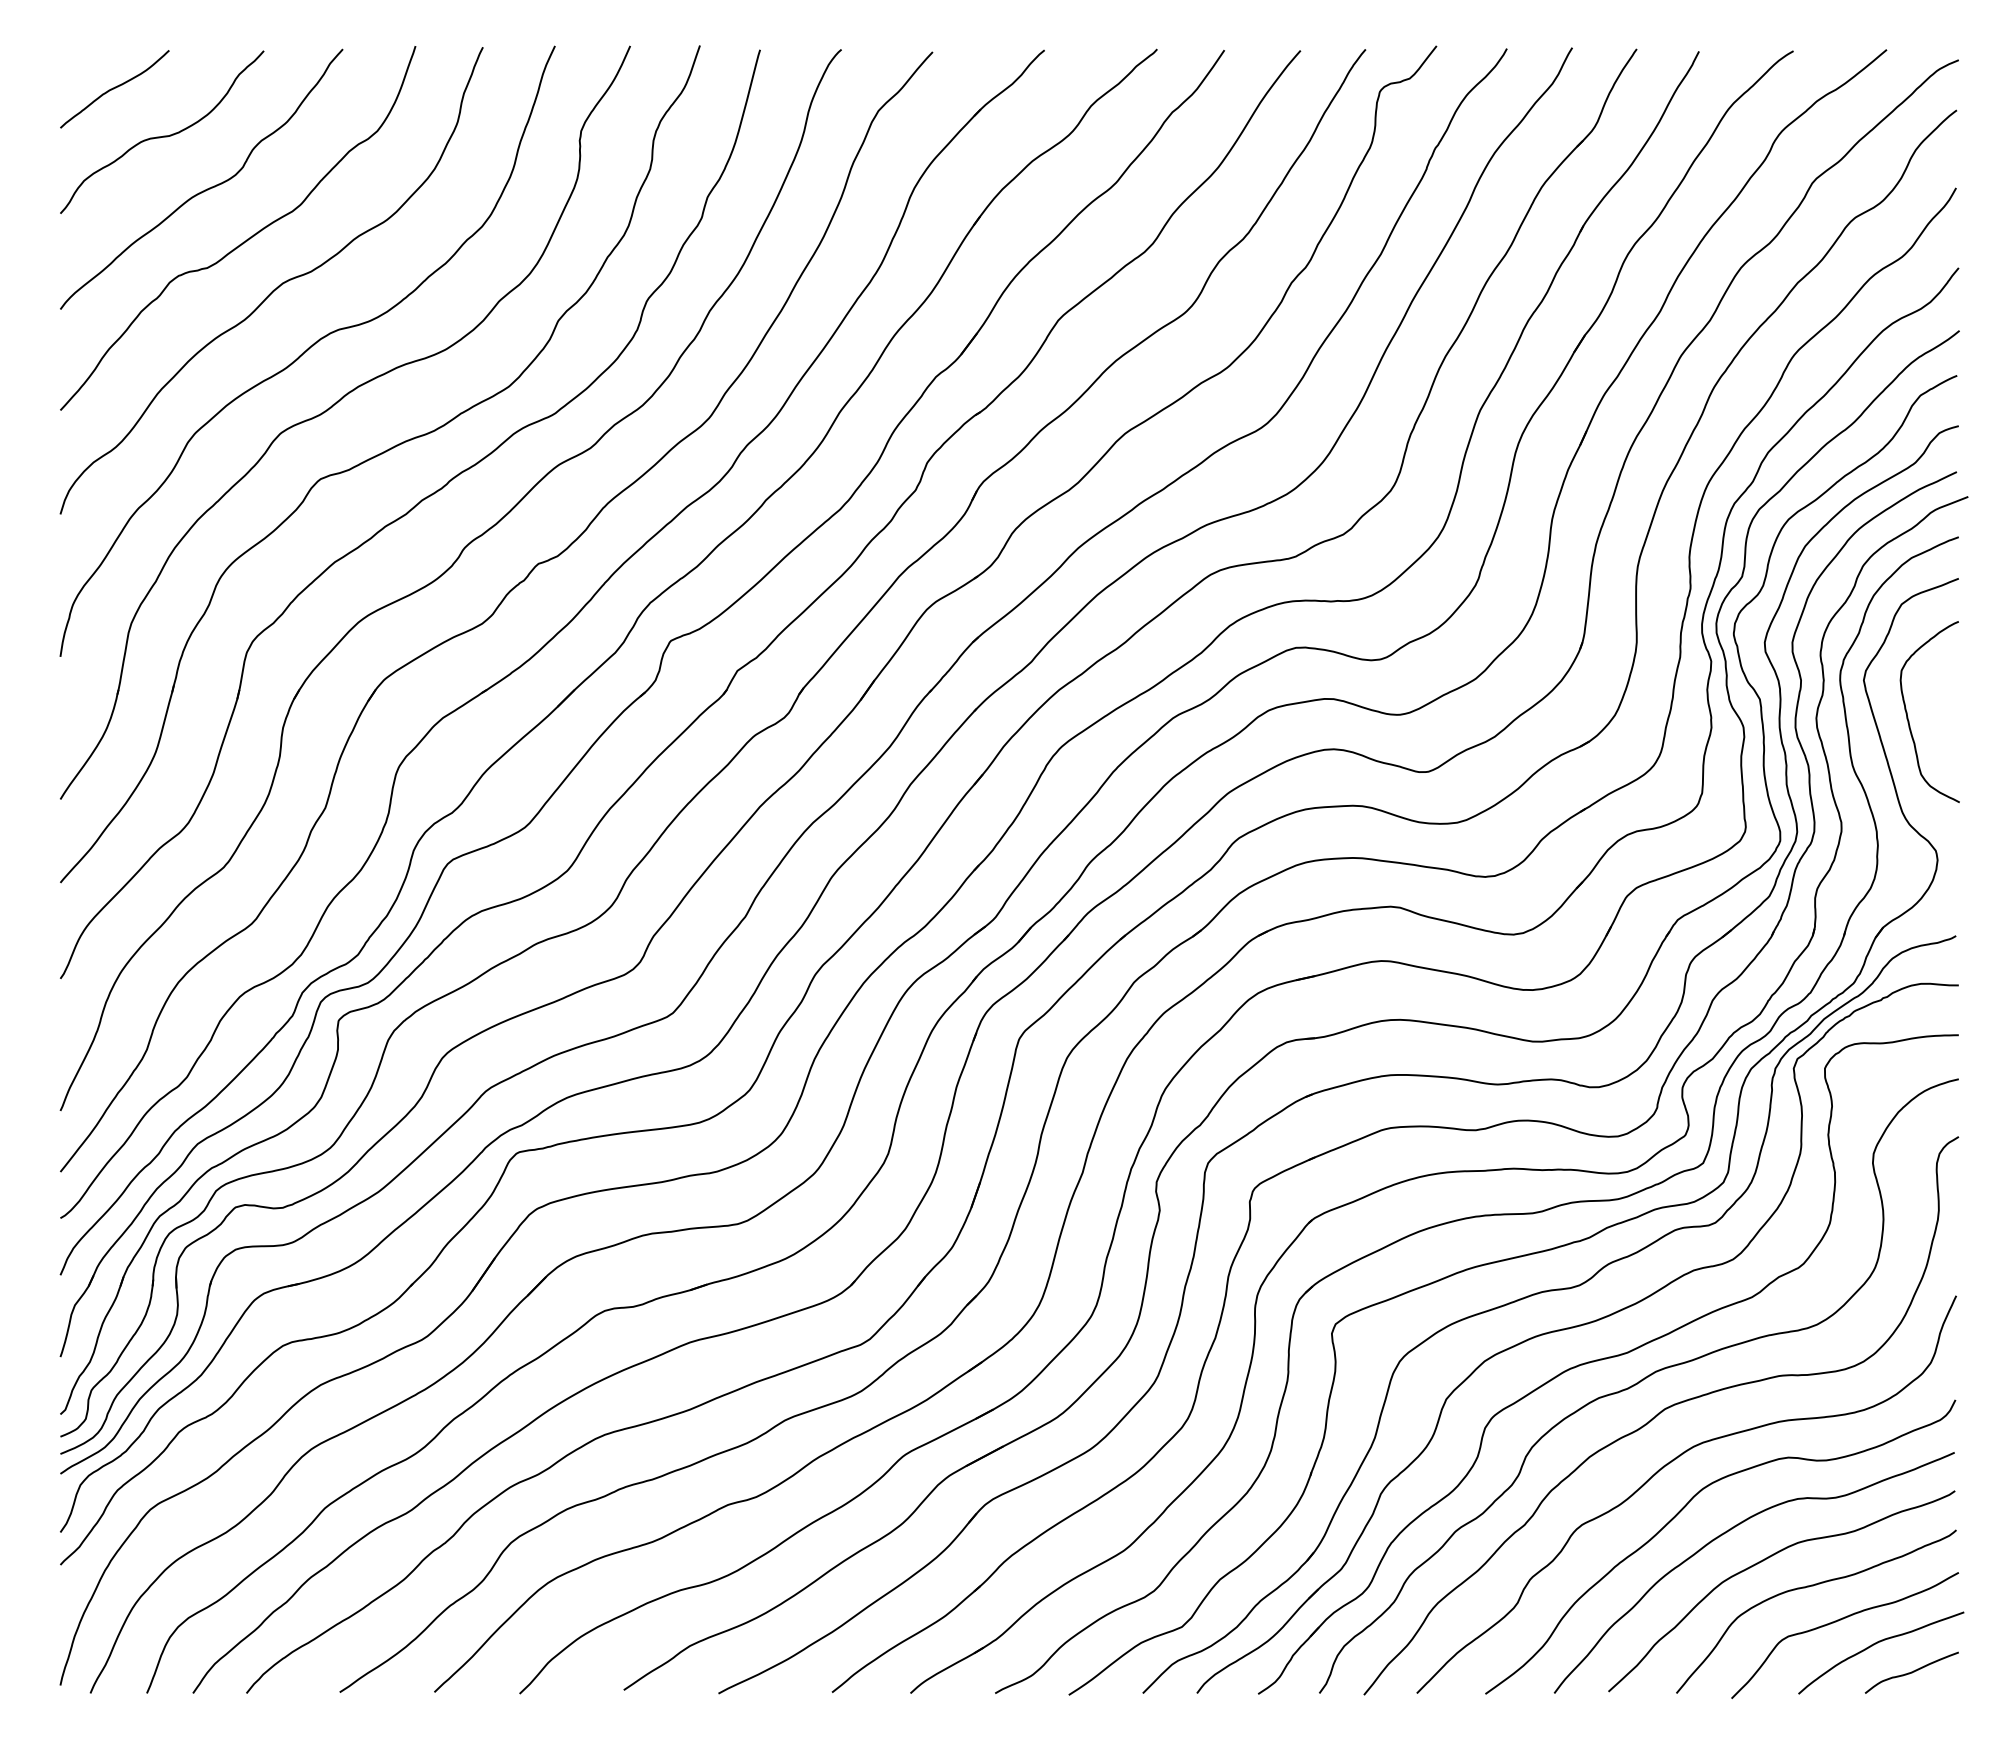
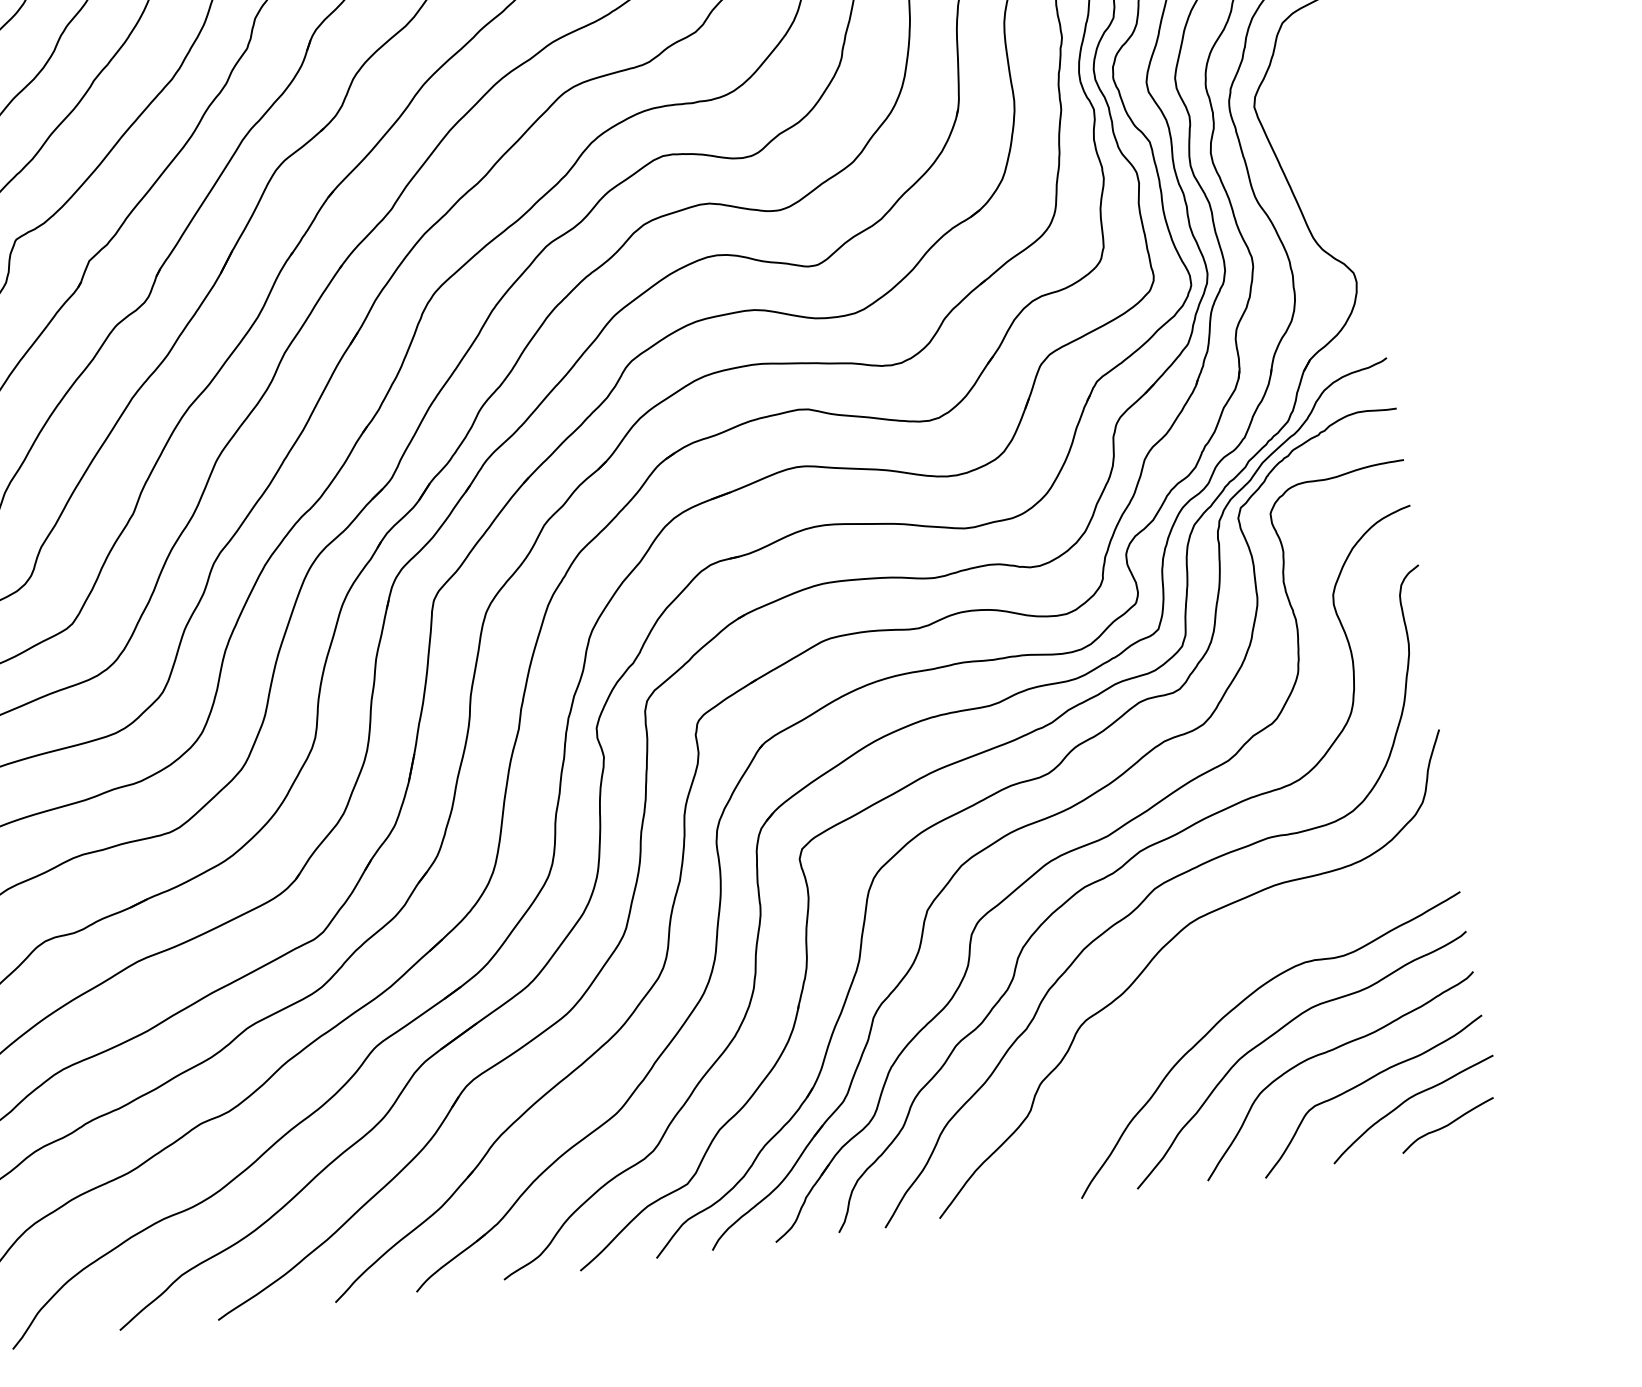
curve: (1909, 720) -> (1307, 142), removed
curve: (1683, 1509) -> (1188, 989), removed

